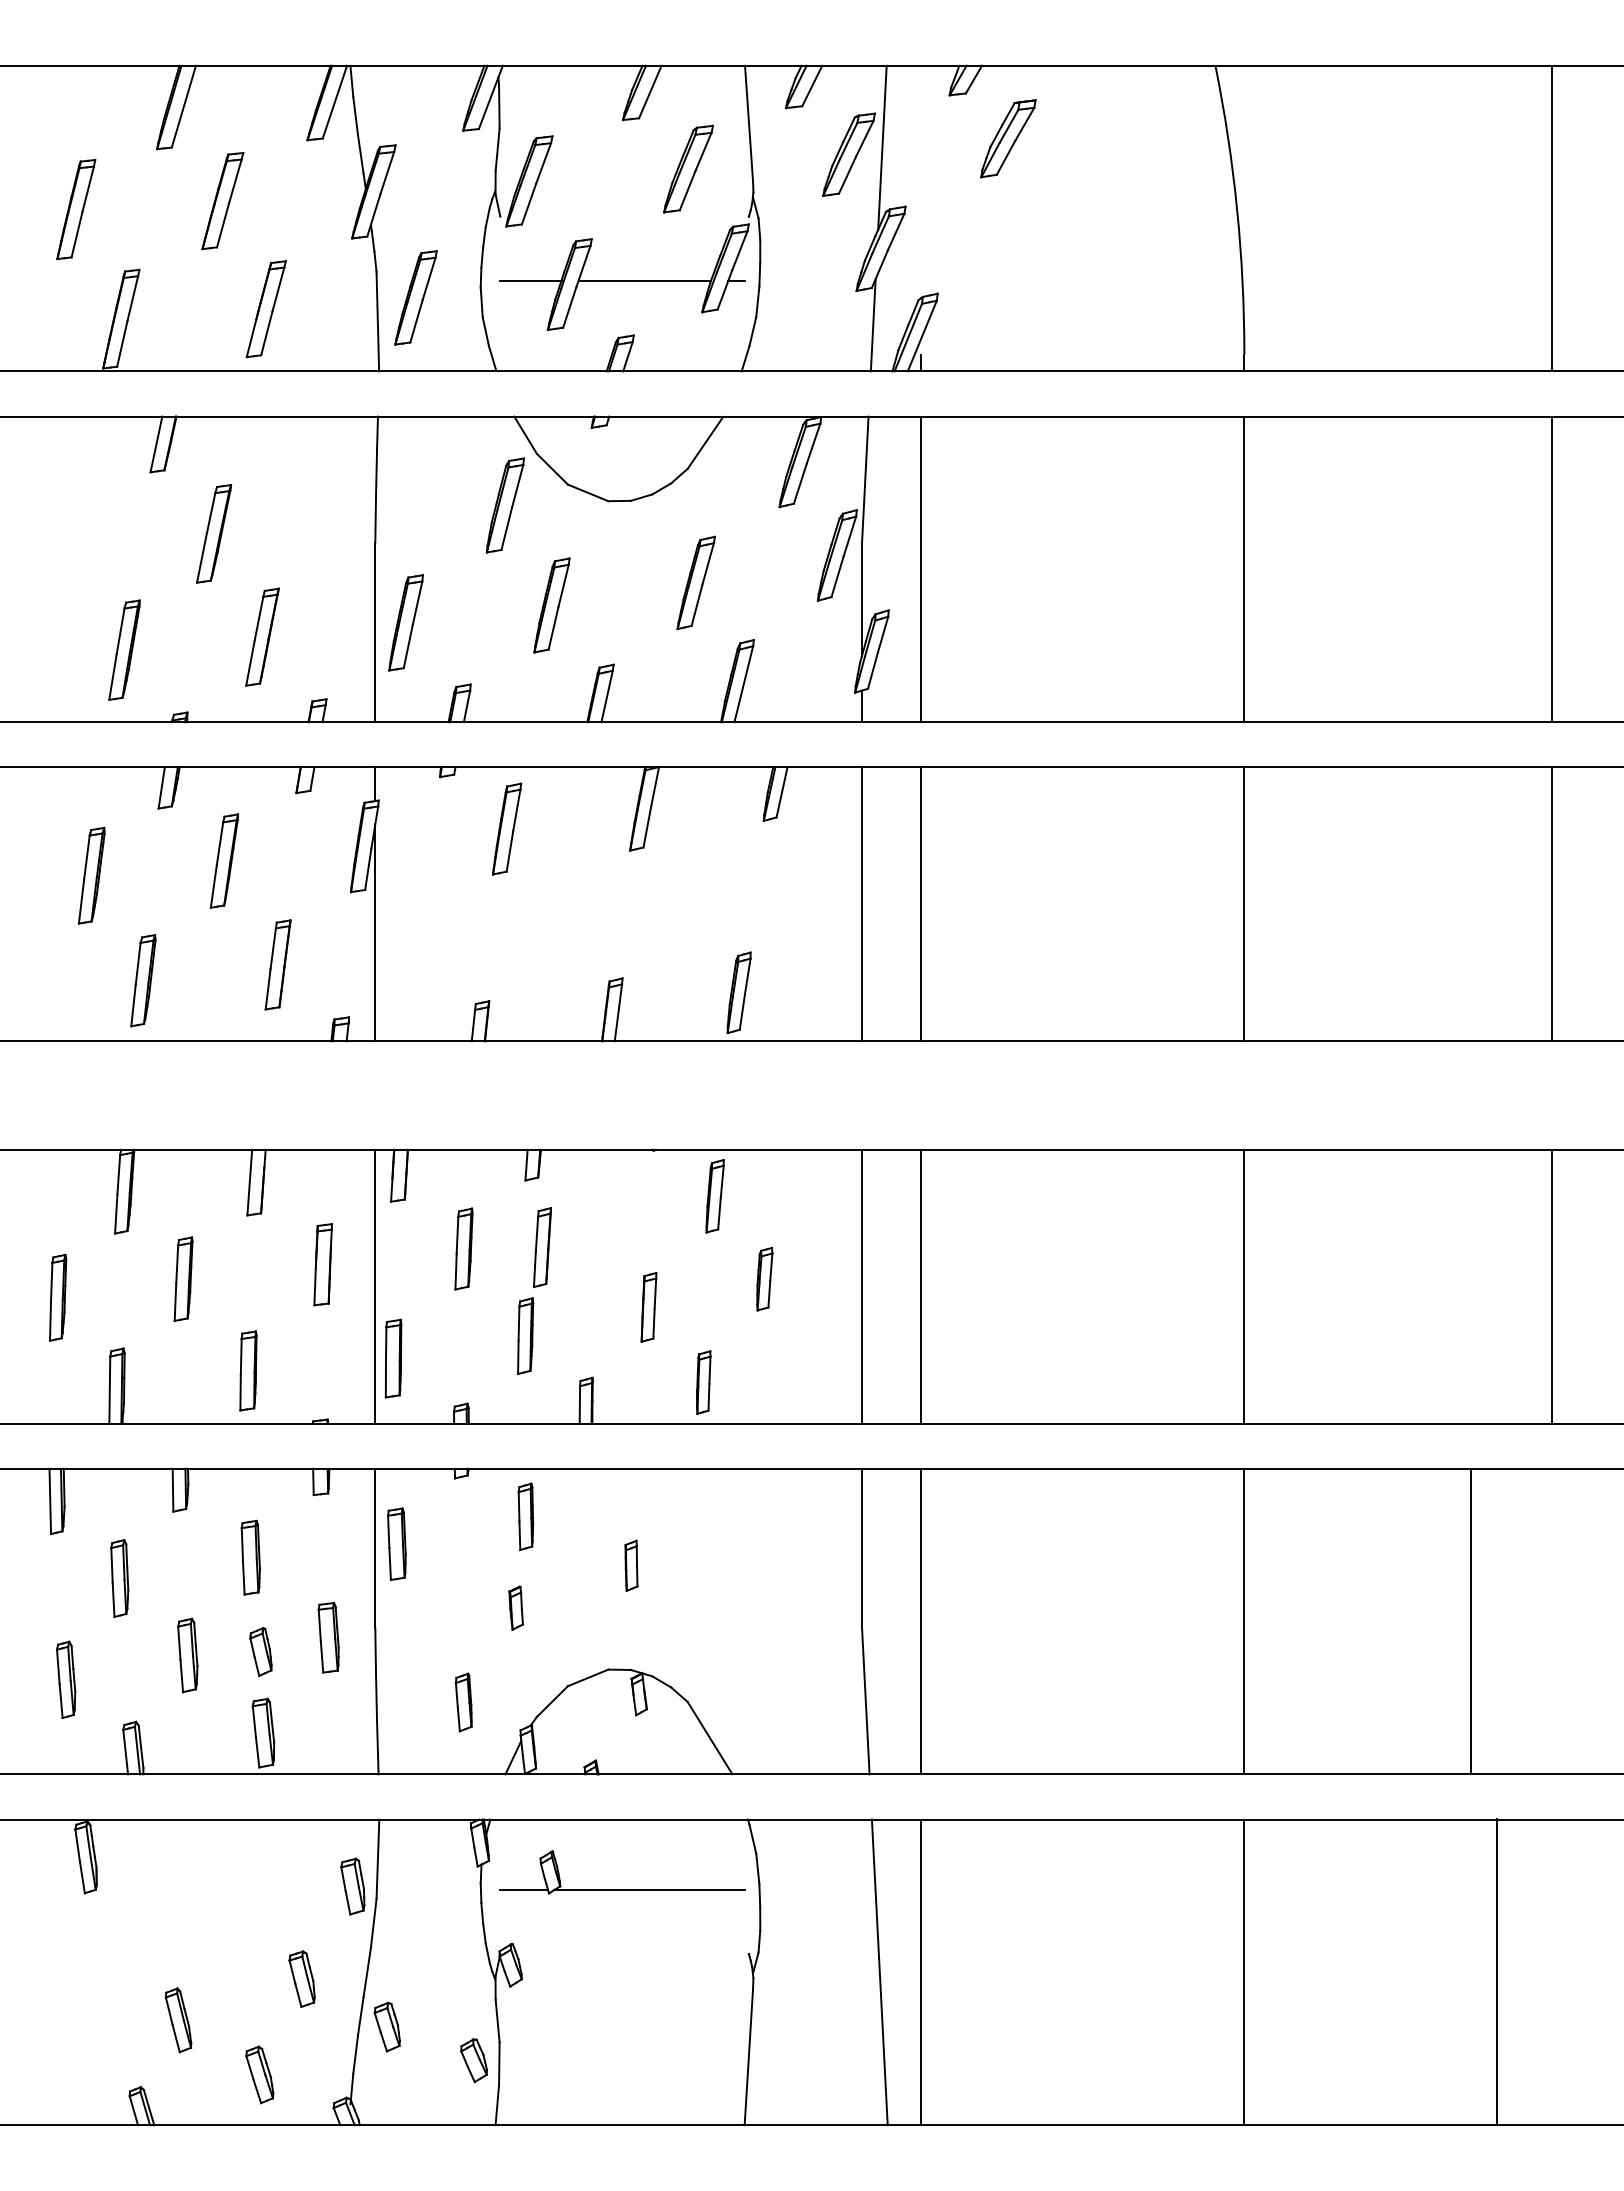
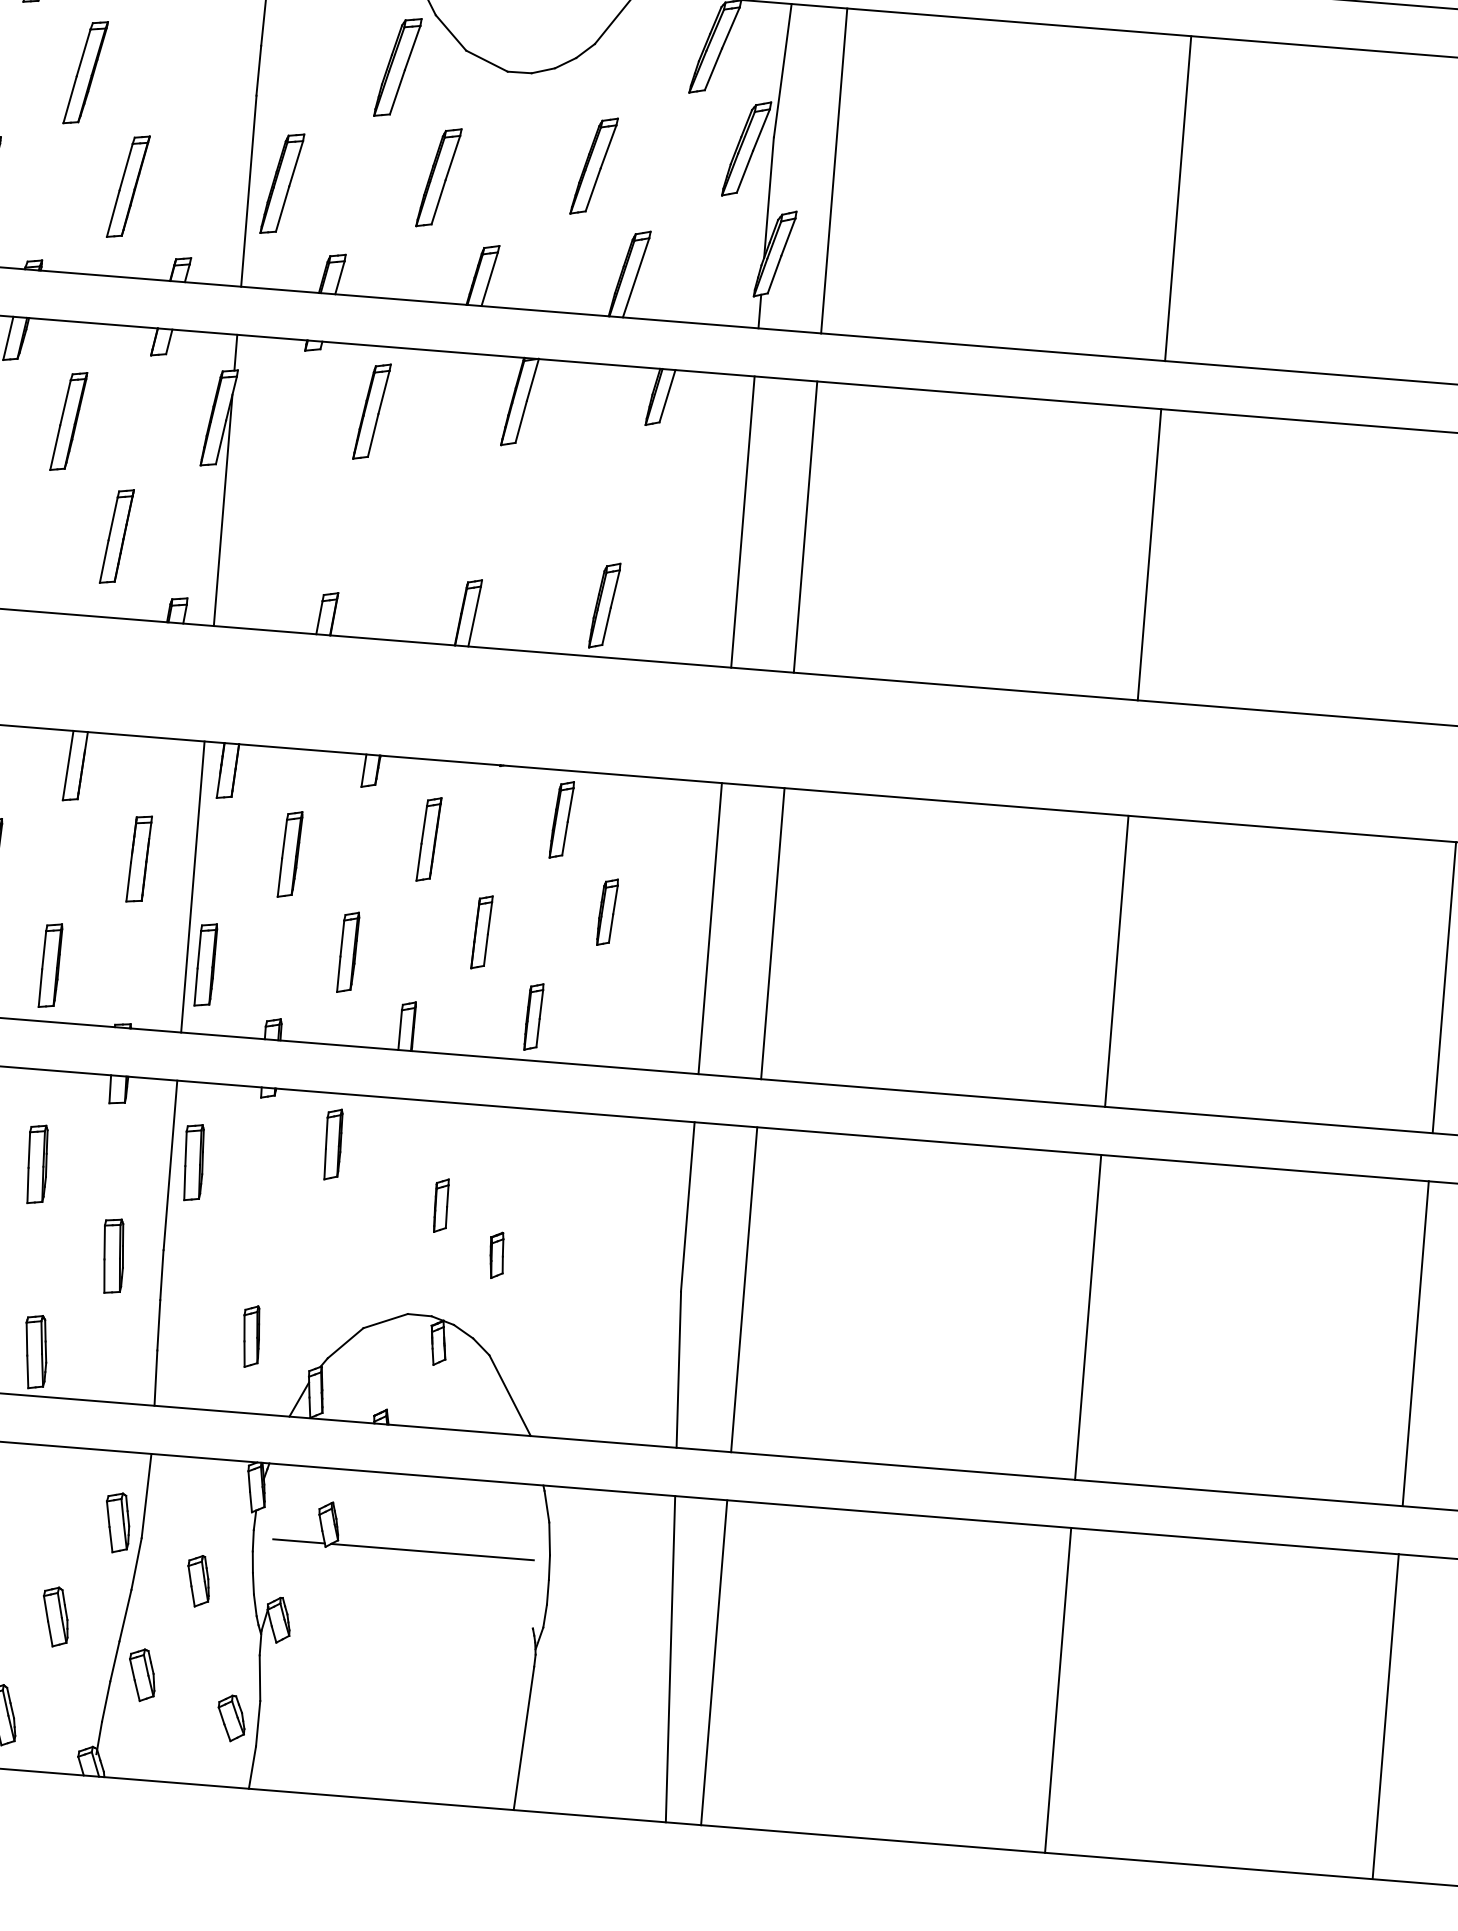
part: (542, 1247) -> (429, 839), moved
part: (515, 1607) -> (496, 1254), moved
line: (1471, 1621) -> (1415, 1343), moved
part: (260, 1651) -> (198, 1580), moved
line: (1497, 1972) -> (1385, 1716), moved

